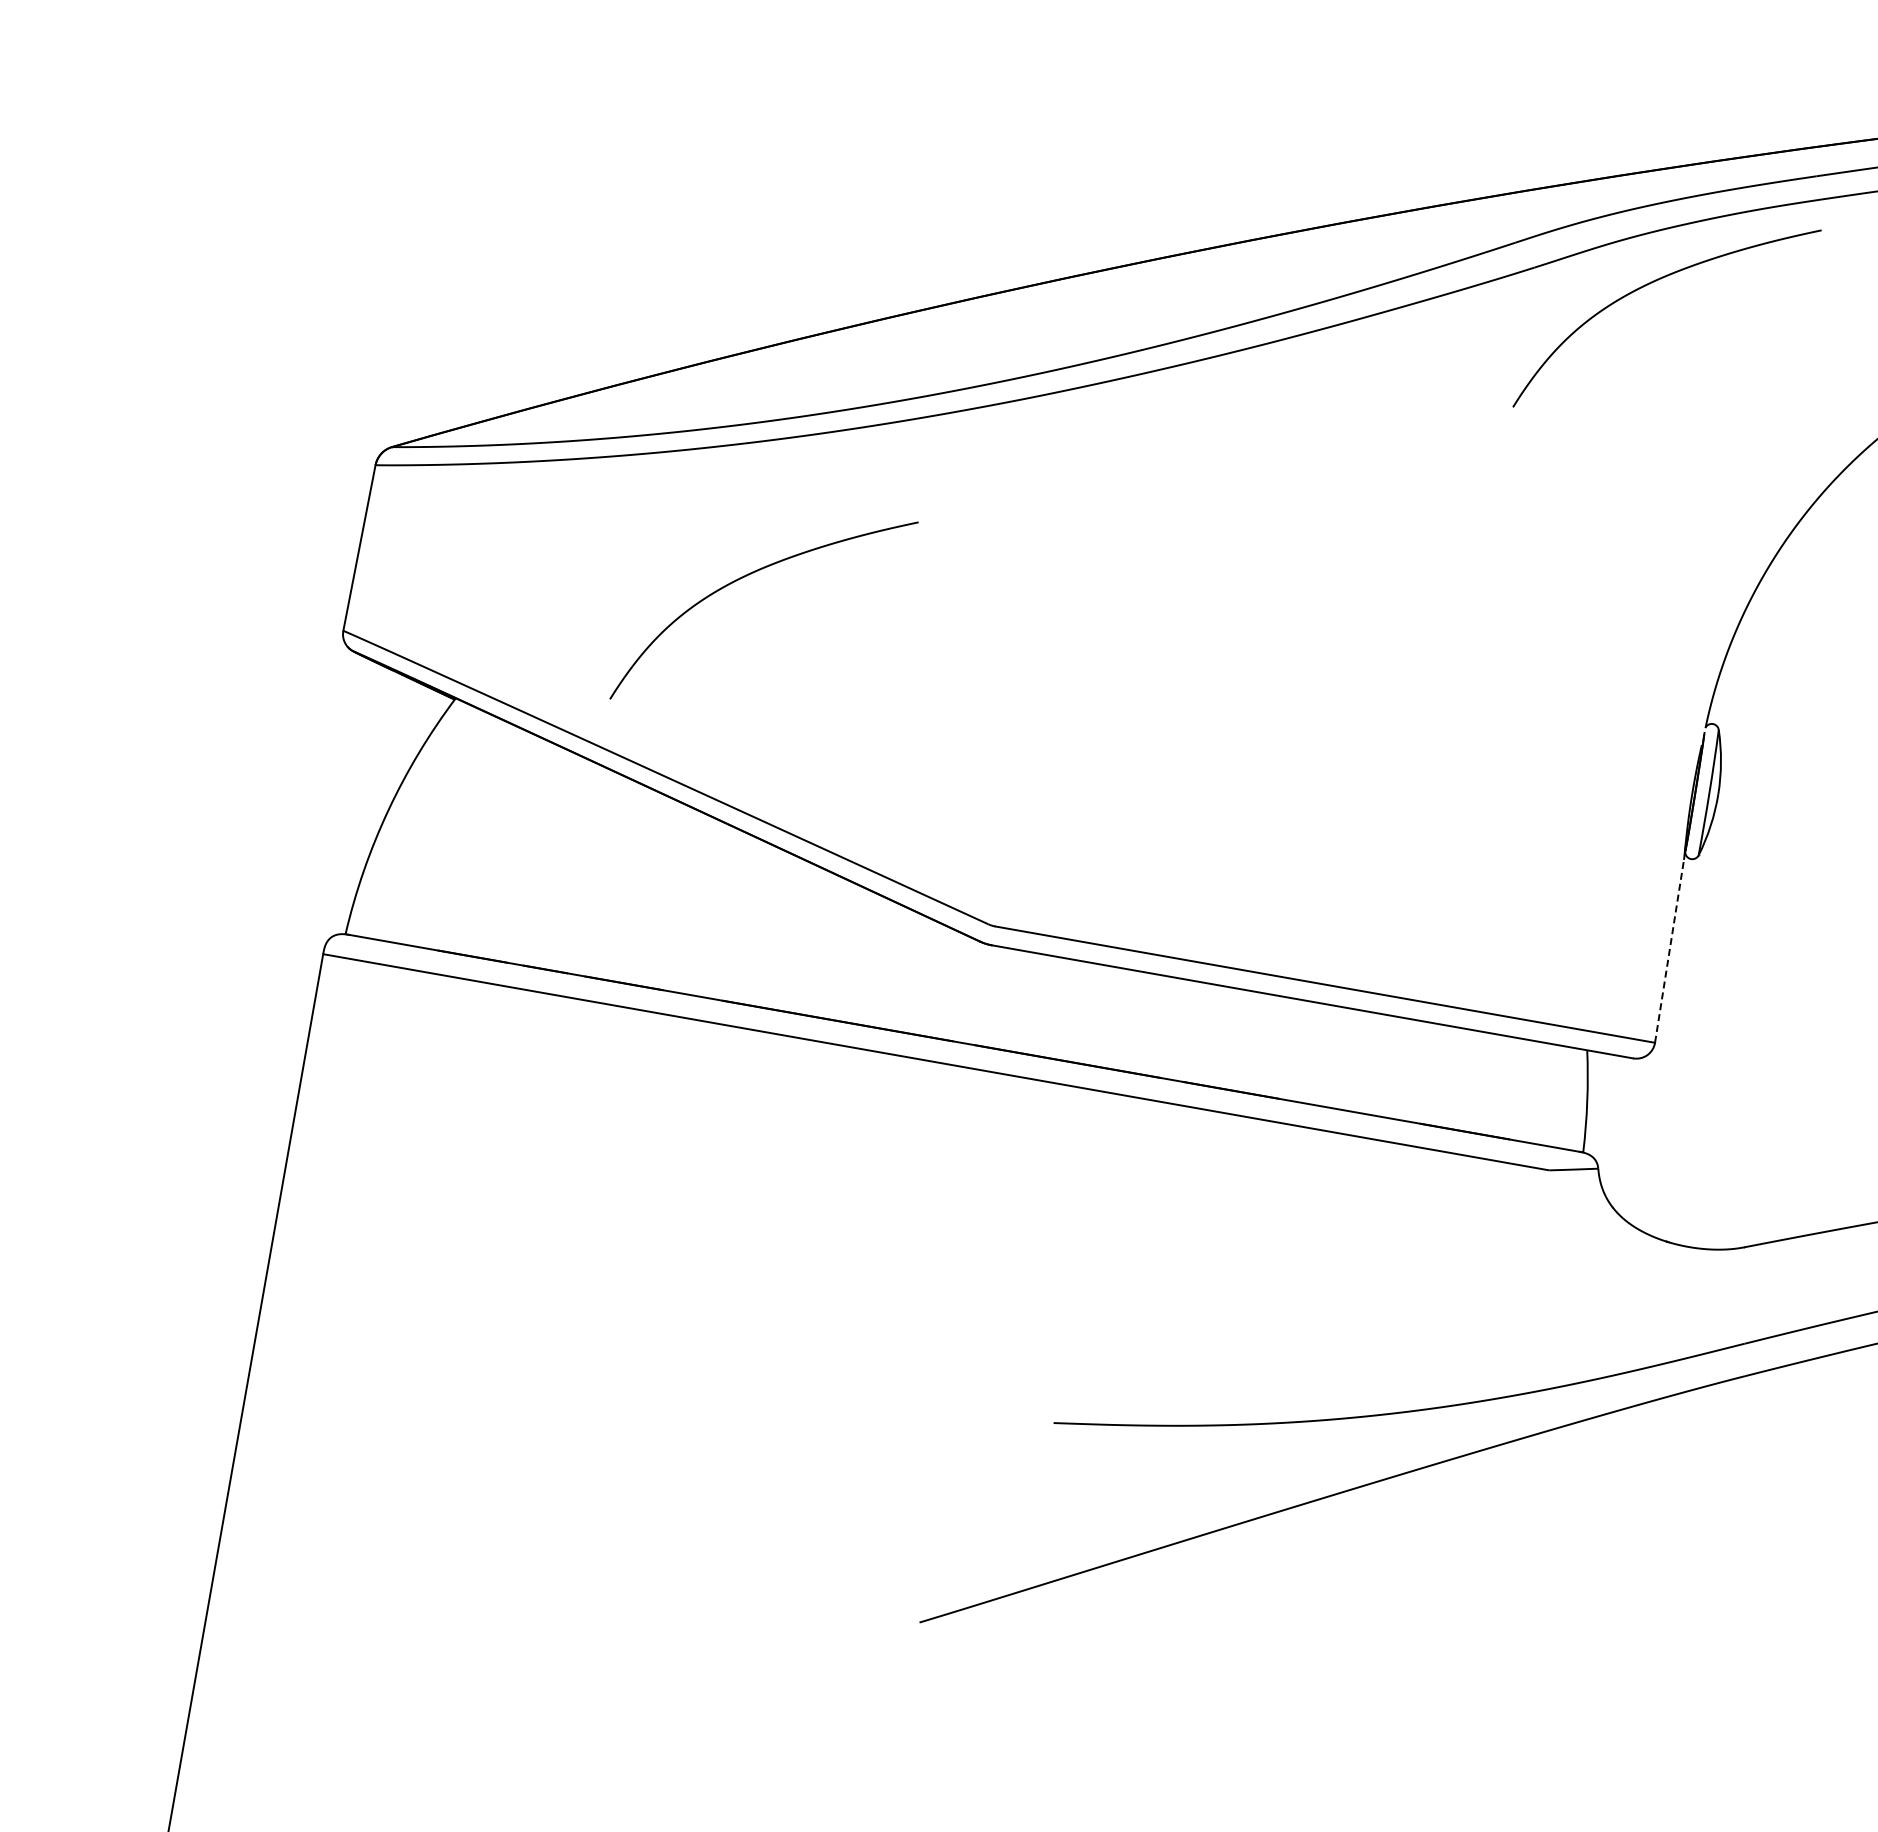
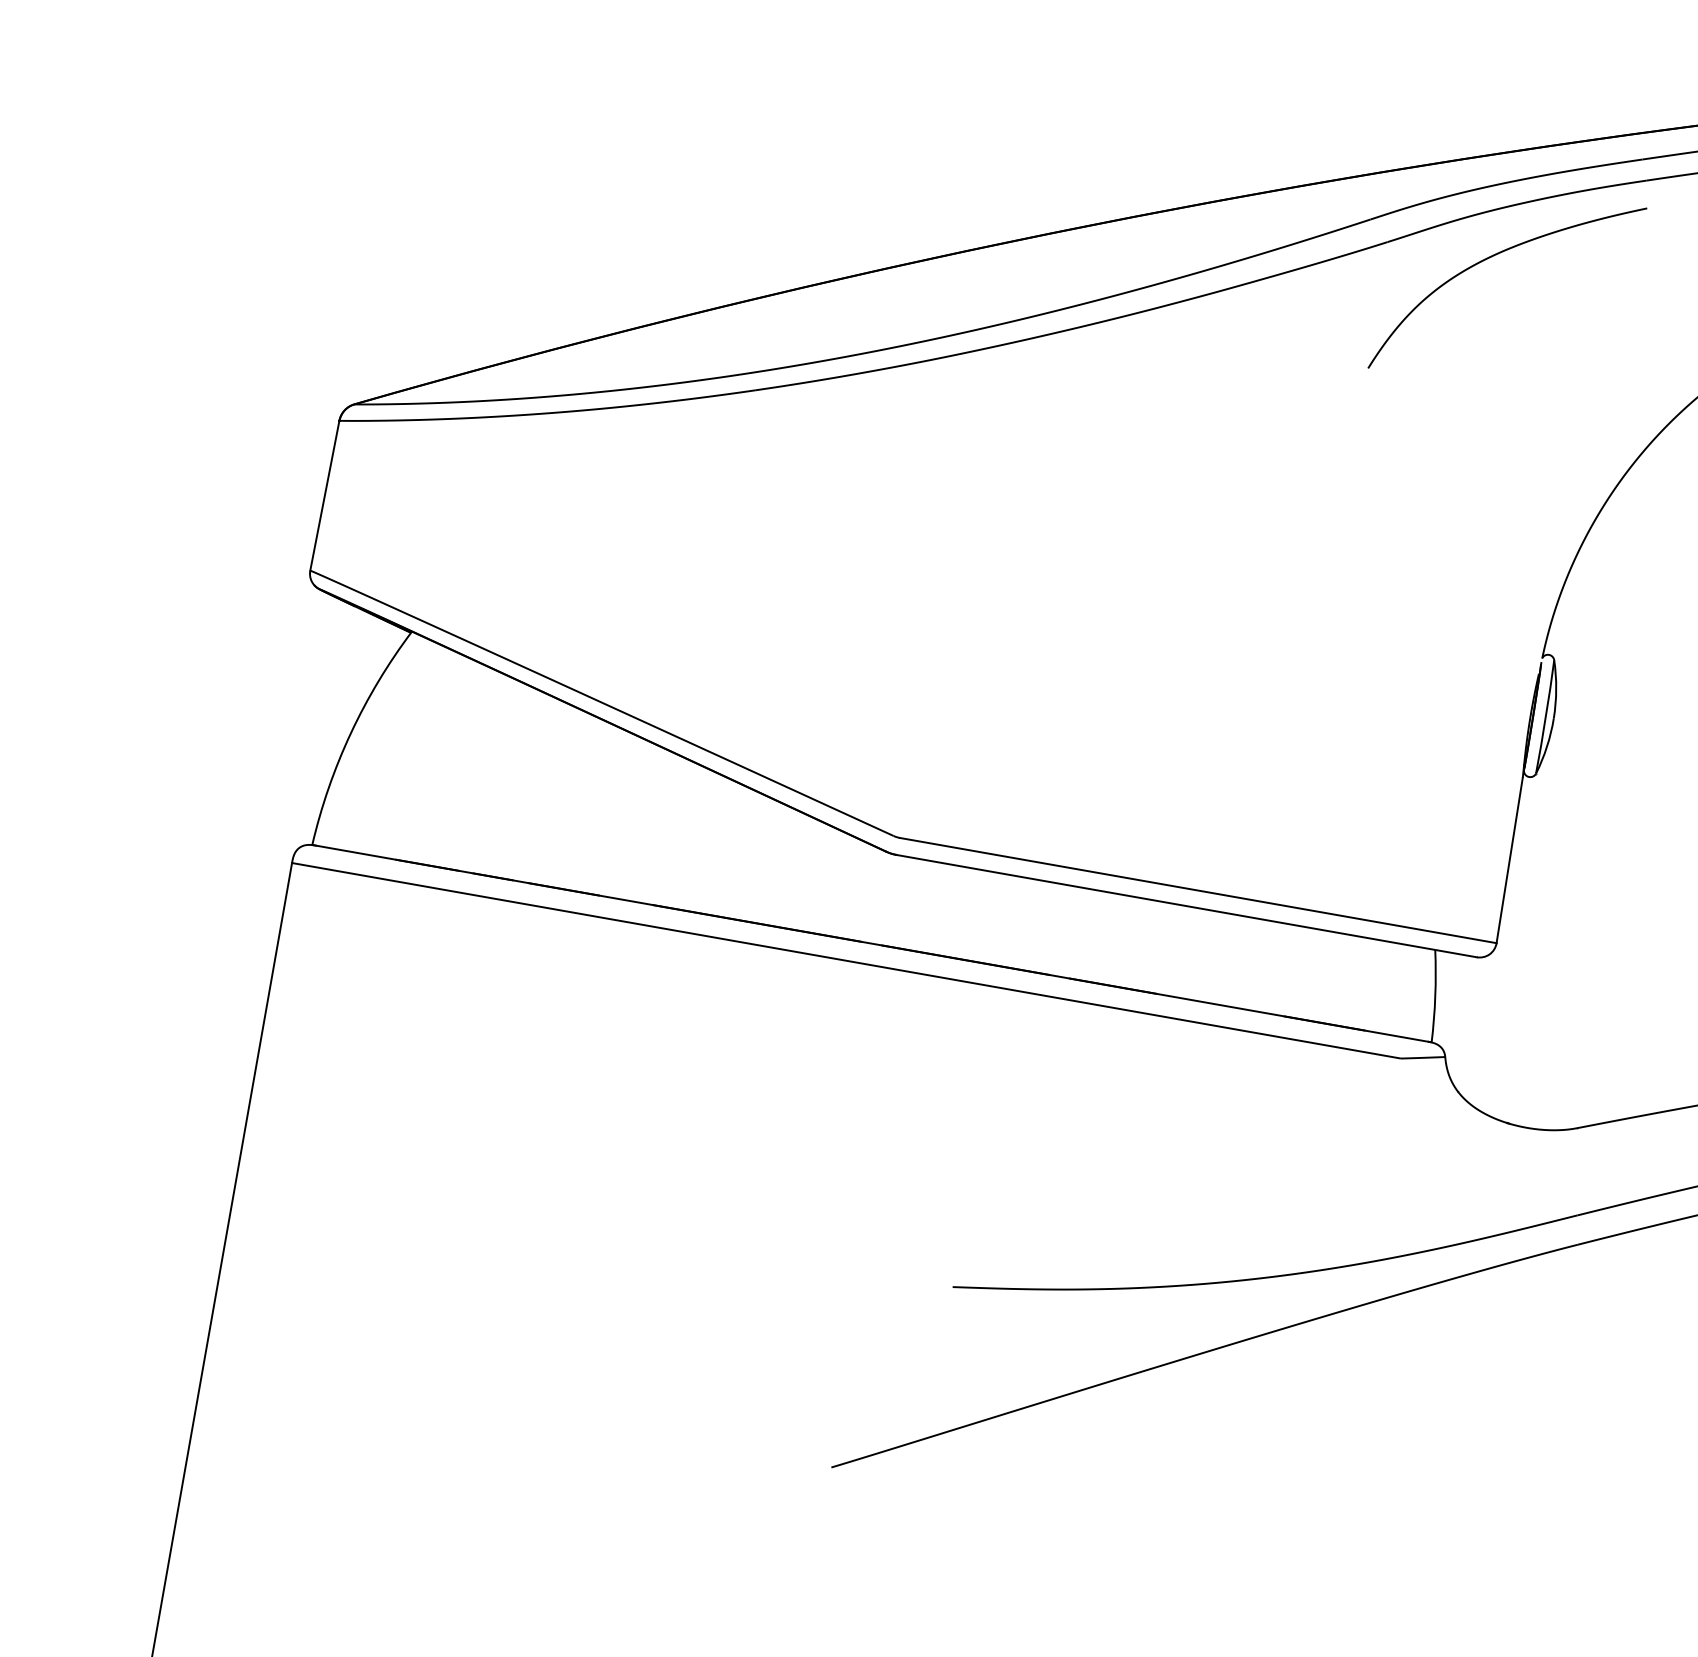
curve: (749, 575) -> (677, 520), removed
line: (1669, 951) -> (1509, 860), dashed -> solid

